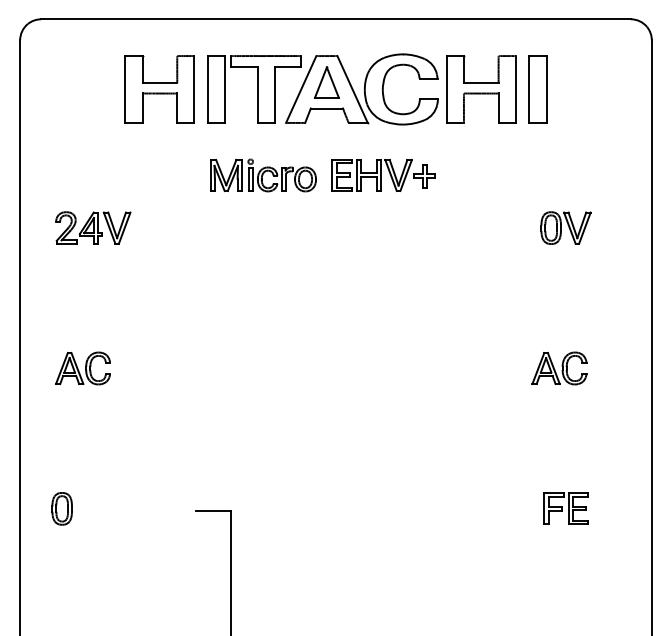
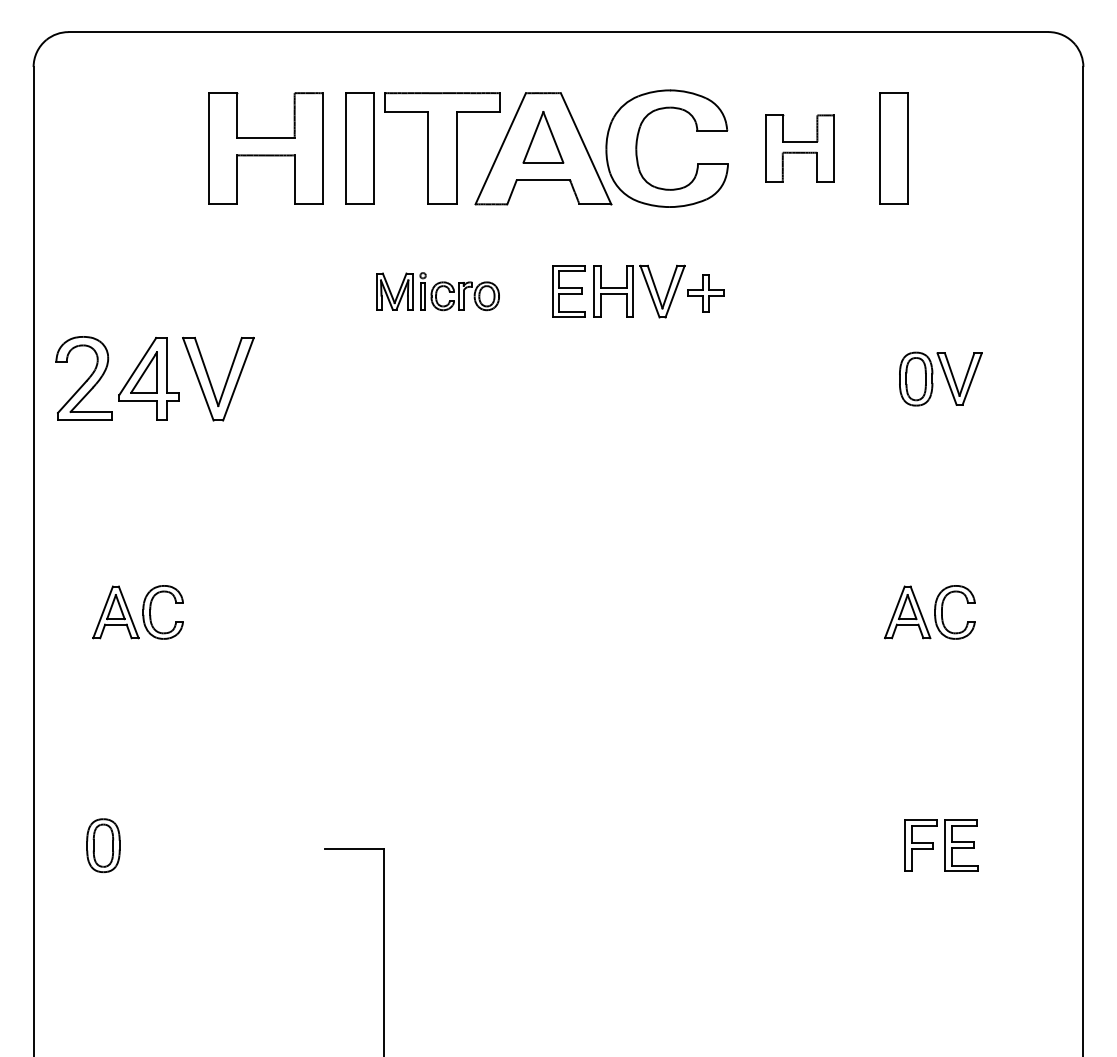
part: (481, 89) -> (800, 148), size x0.6
part: (263, 175) -> (438, 291), size x0.7
part: (93, 227) -> (155, 378), size x1.6

